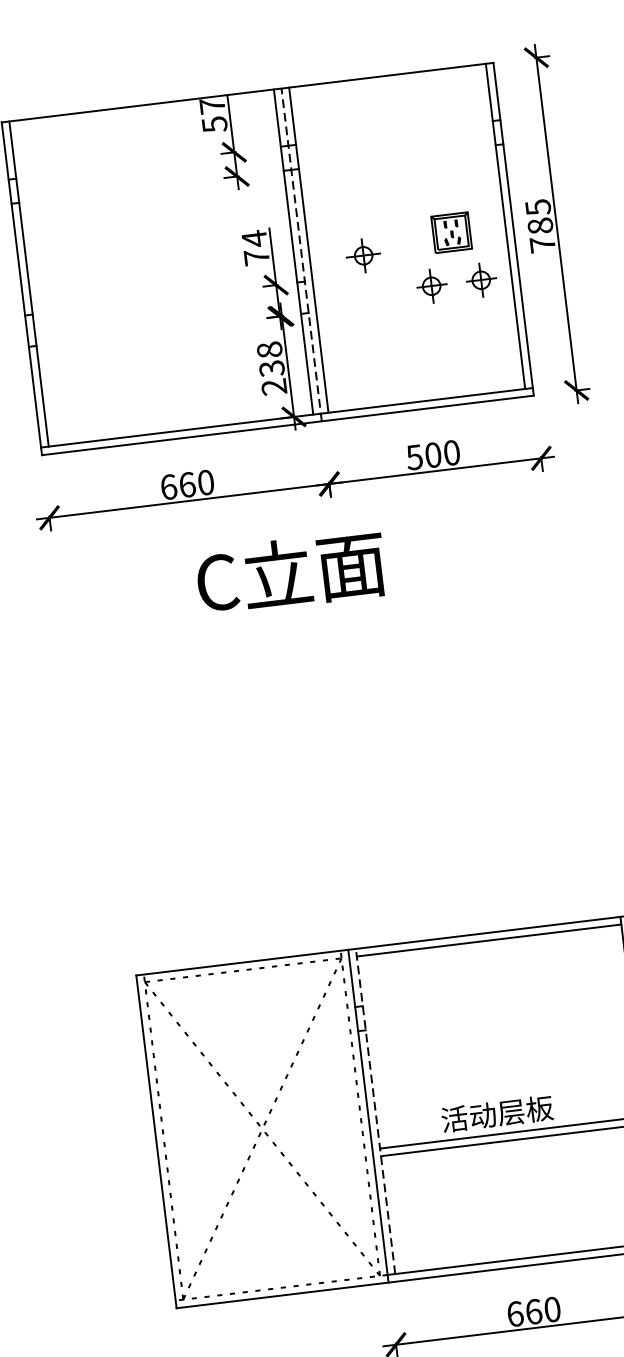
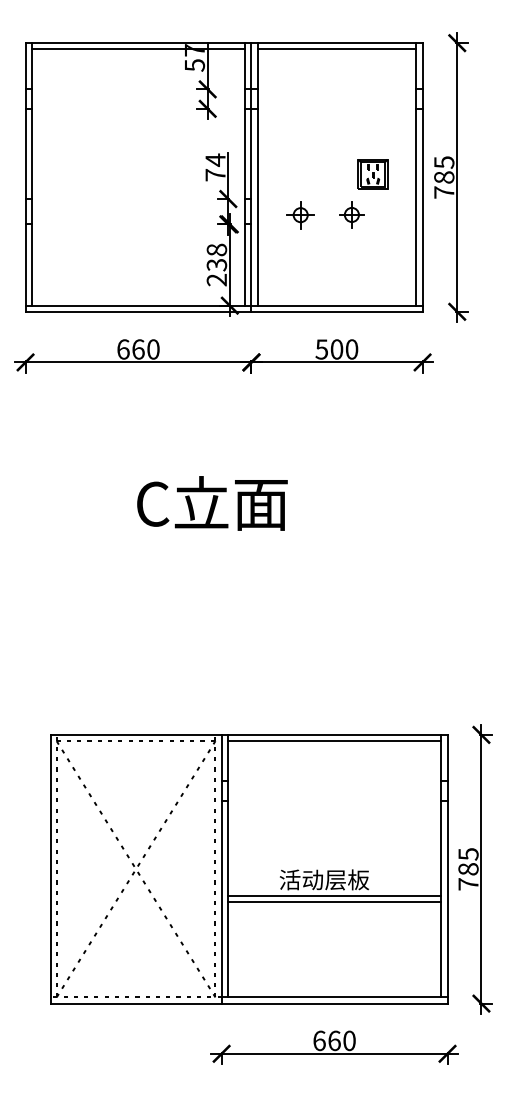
line: (387, 83) -> (336, 49), added
line: (142, 113) -> (138, 49), added
line: (301, 254) -> (251, 177), dashed -> solid
part: (363, 256) -> (300, 215), moved
part: (480, 279) -> (391, 214), removed
text: (291, 572) -> (212, 503), moved
line: (375, 1110) -> (227, 865), dashed -> solid

